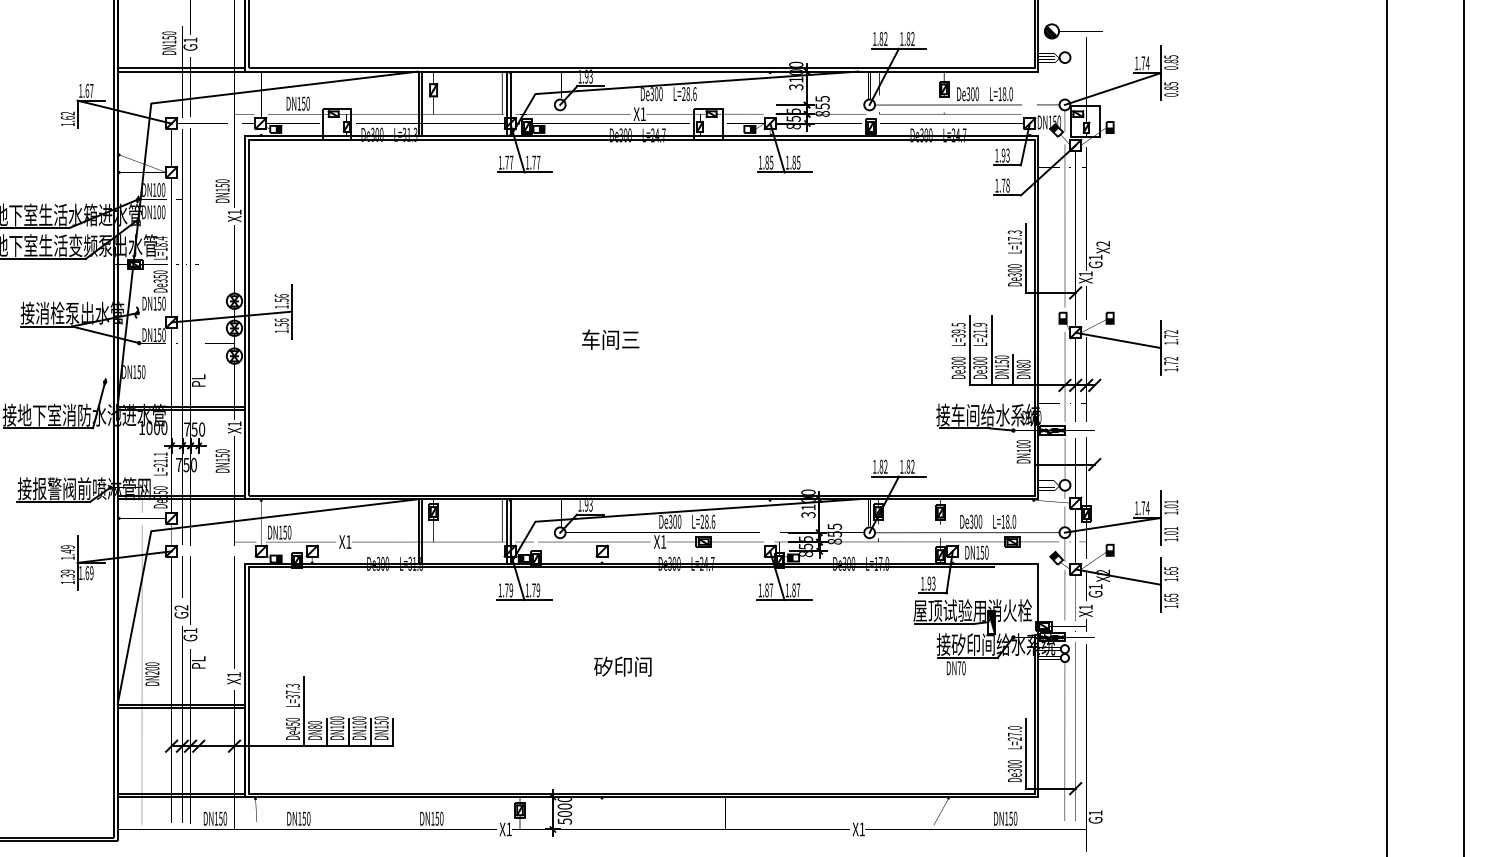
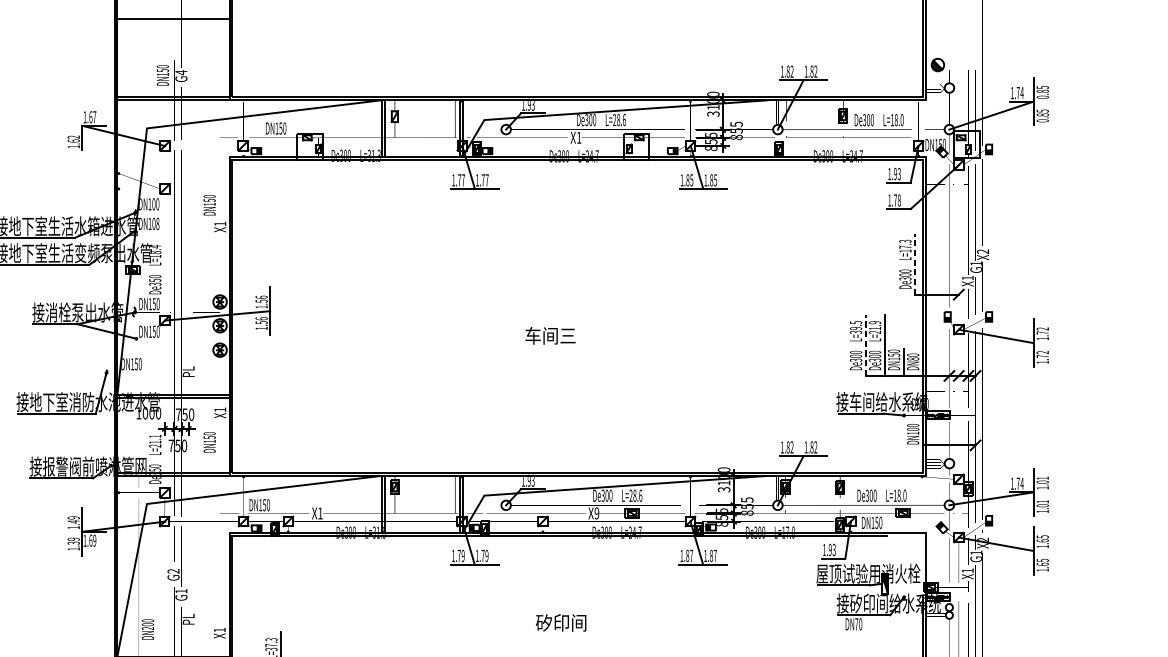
text: (190, 40) -> (181, 73), G1 -> G4
text: (163, 212) -> (157, 224), DN100 -> DN108
line: (1026, 258) -> (915, 264), solid -> dashed
line: (969, 350) -> (865, 345), solid -> dashed
text: (663, 541) -> (596, 513), X1 -> X9

